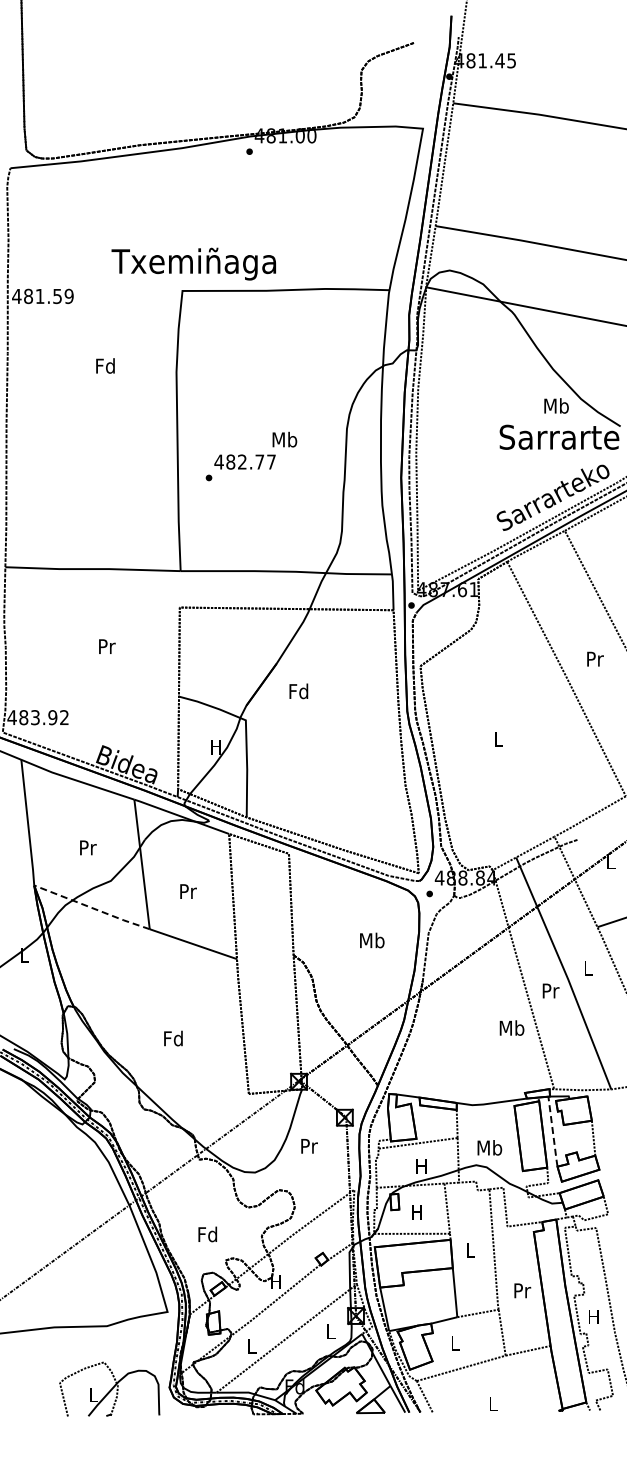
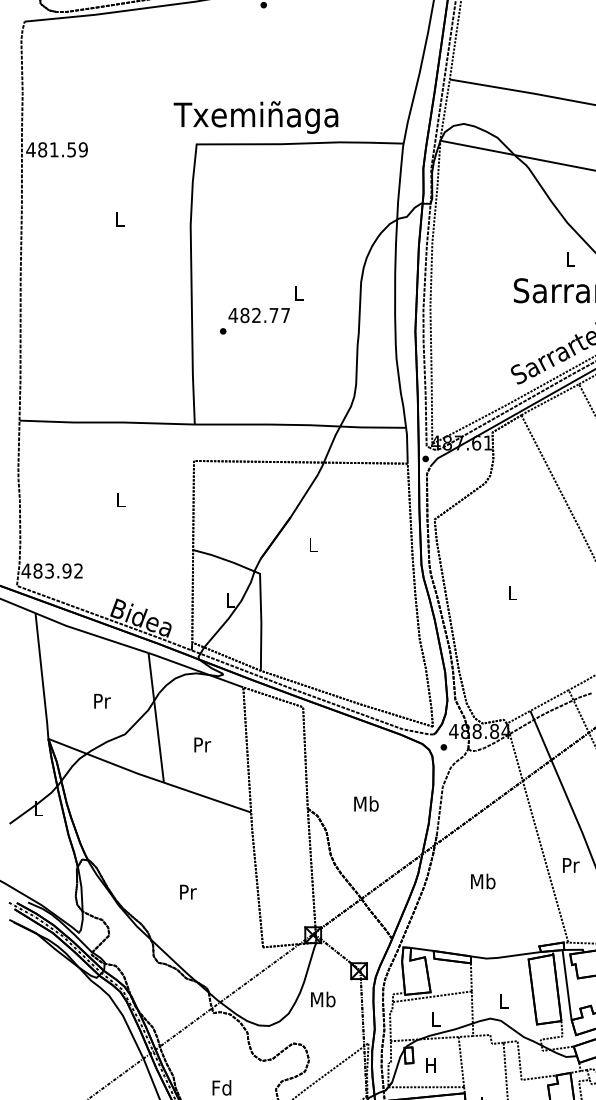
text: (193, 263) -> (255, 116), moved
text: (105, 365) -> (119, 218), Fd -> L
text: (556, 405) -> (570, 258), Mb -> L
text: (284, 439) -> (298, 292), Mb -> L
text: (107, 646) -> (121, 499), Pr -> L
text: (298, 691) -> (312, 544), Fd -> L
text: (215, 747) -> (229, 600), H -> L
line: (92, 908) -> (106, 761), dashed -> solid
text: (372, 940) -> (366, 803), moved
text: (550, 990) -> (570, 864), moved
text: (511, 1027) -> (482, 880), moved
text: (173, 1038) -> (187, 891), Fd -> Pr
line: (552, 1132) -> (566, 985), dashed -> solid
text: (308, 1145) -> (322, 998), Pr -> Mb
text: (489, 1147) -> (503, 1000), Mb -> L
text: (421, 1166) -> (435, 1019), H -> L

